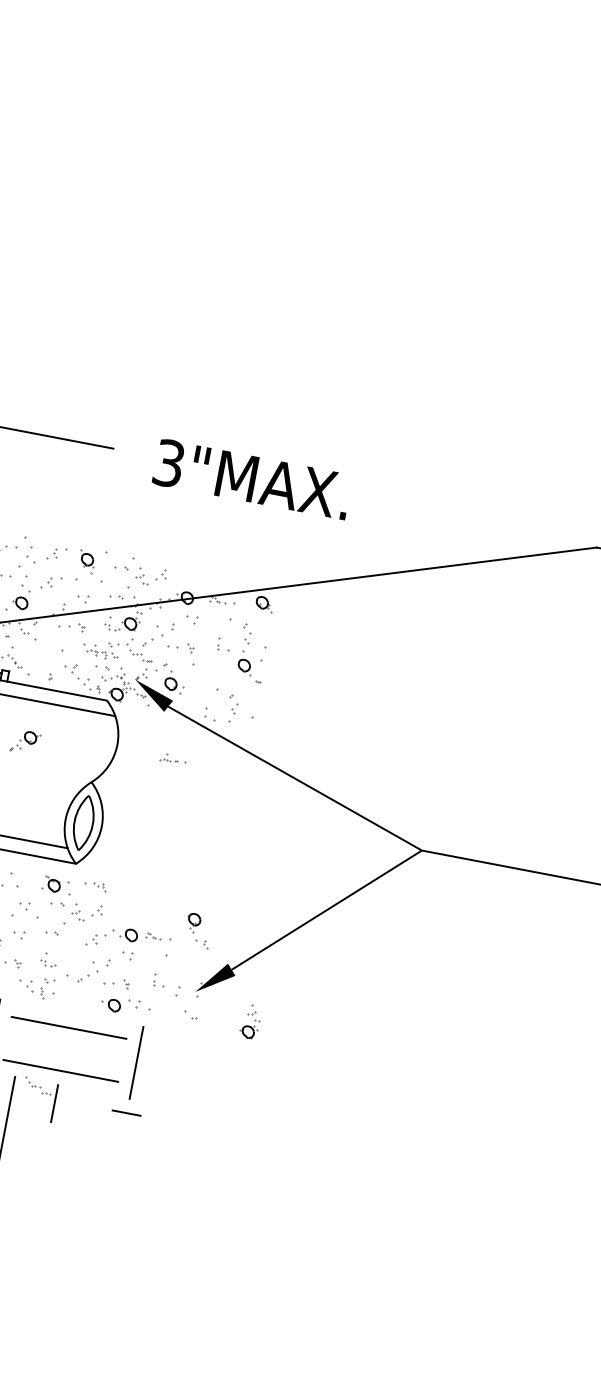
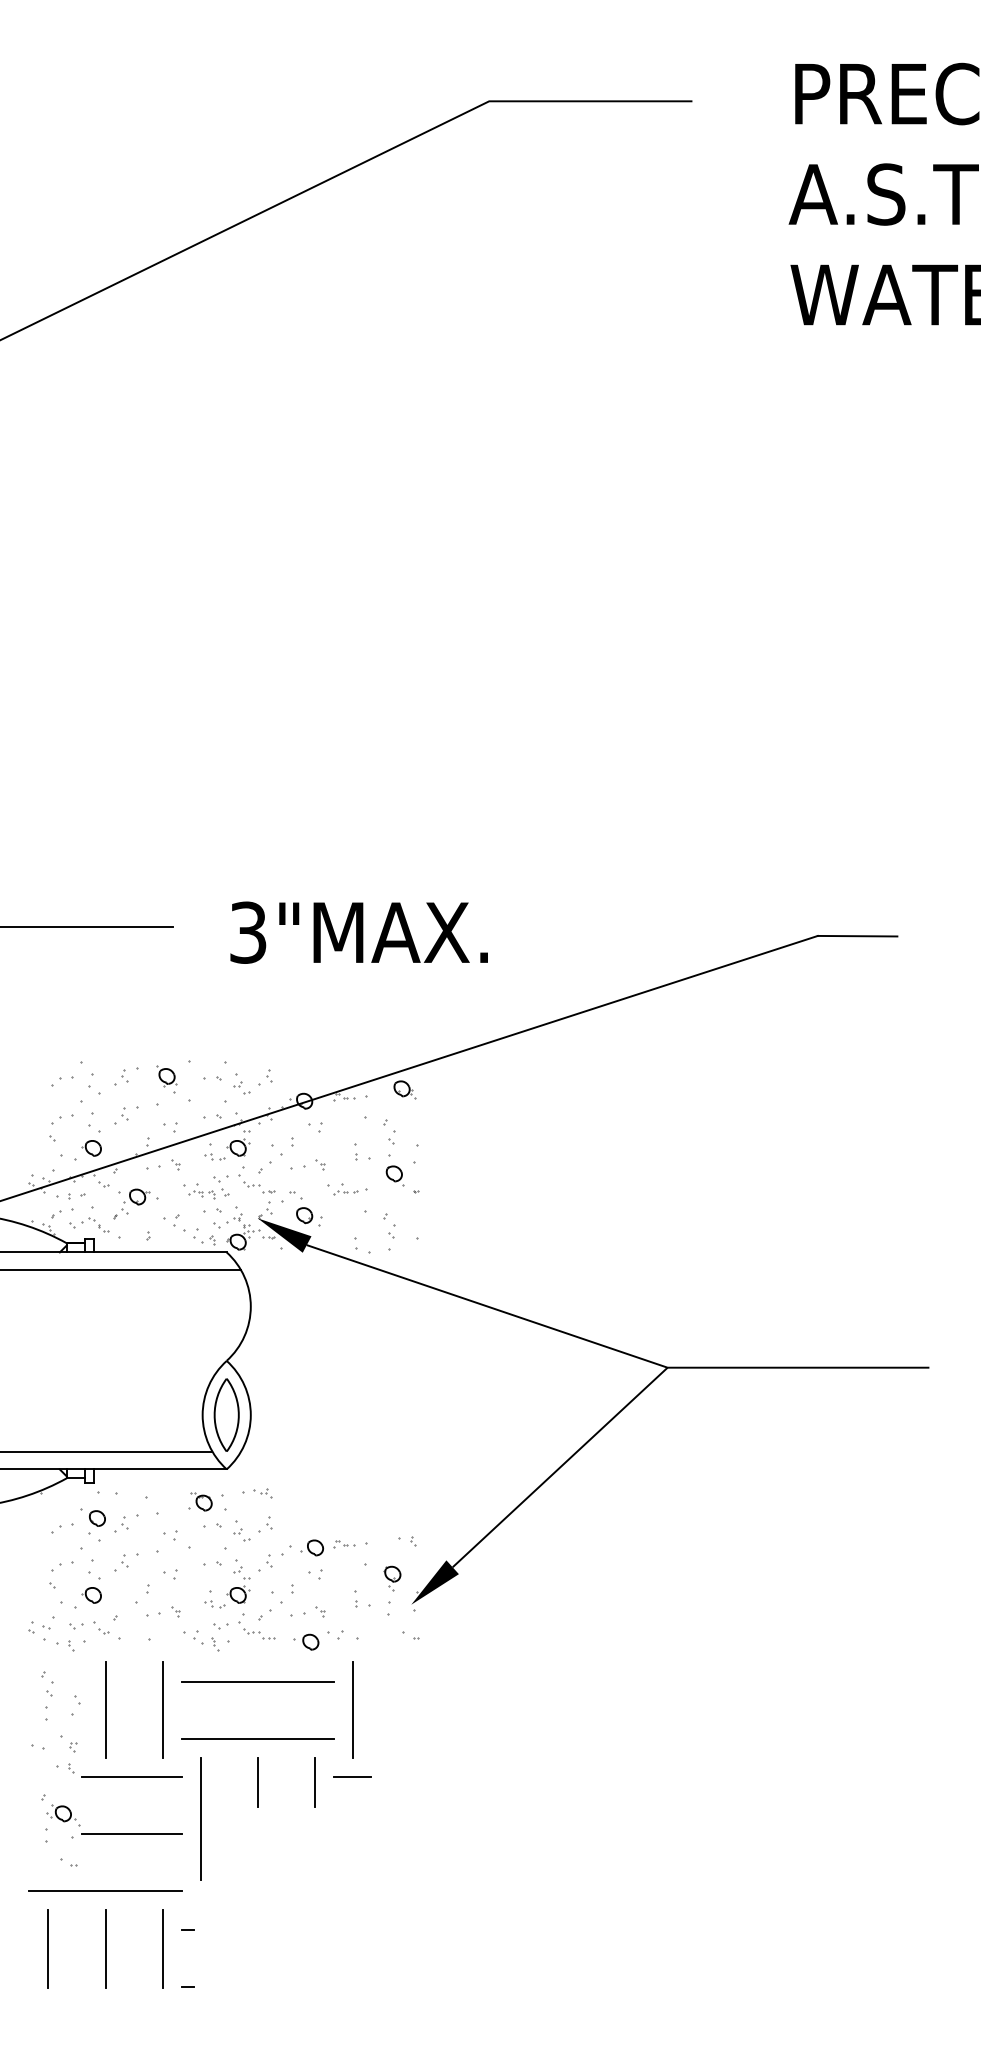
part: (25, 741) -> (131, 1203), moved
part: (172, 759) -> (350, 1189), moved
part: (193, 922) -> (392, 1578), moved
part: (250, 1021) -> (238, 1581), moved
part: (38, 1085) -> (256, 1630), moved
line: (97, 1111) -> (314, 1782), added

